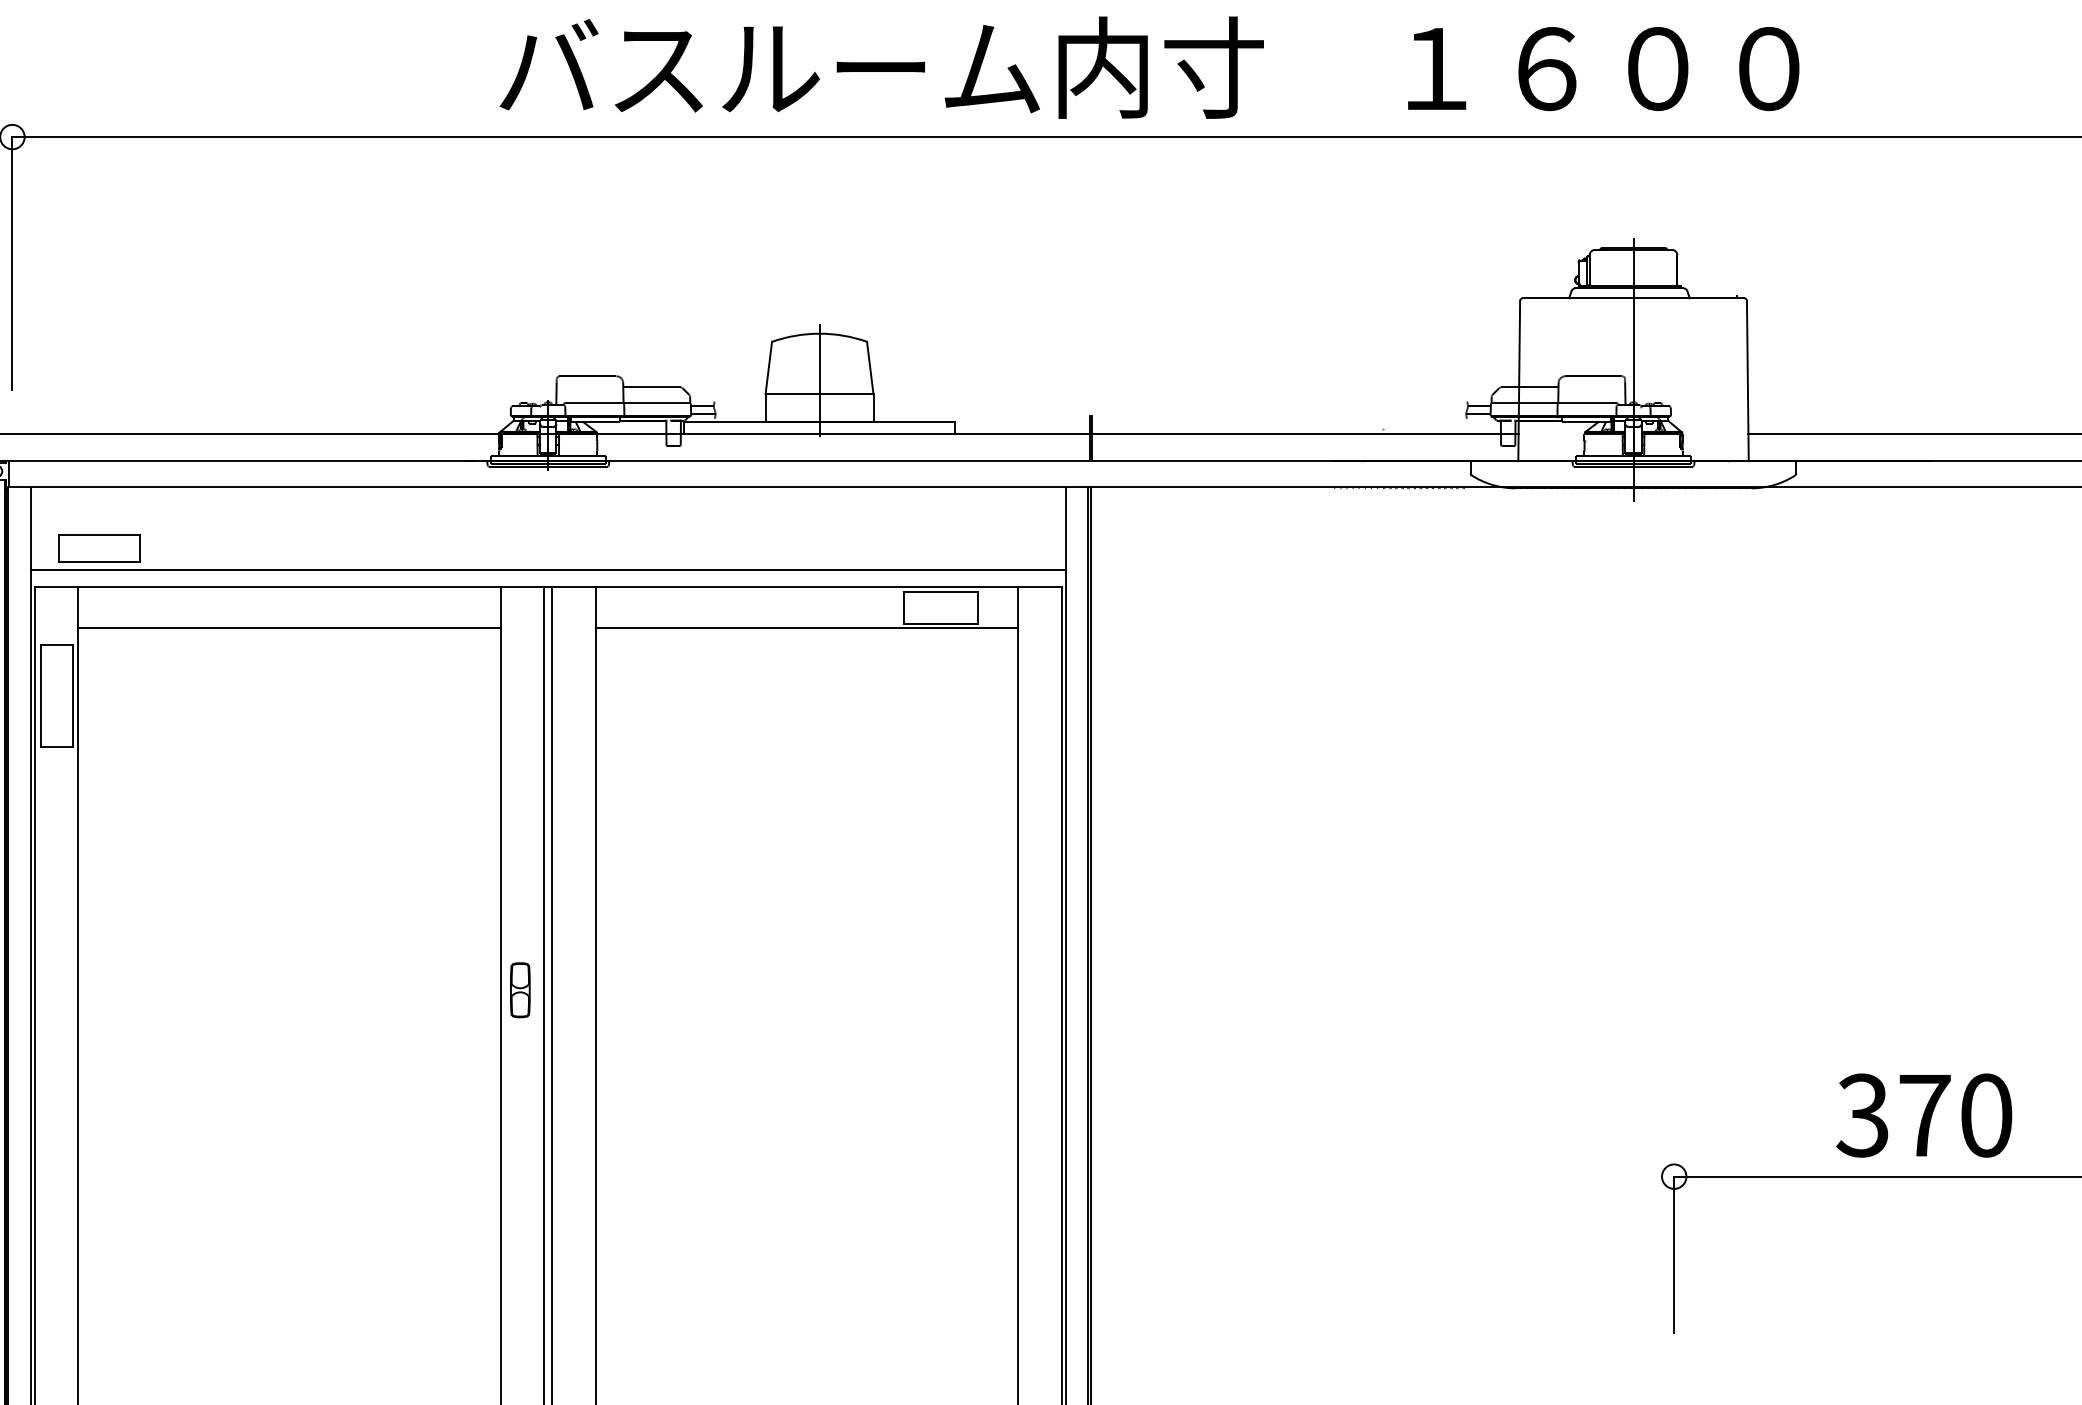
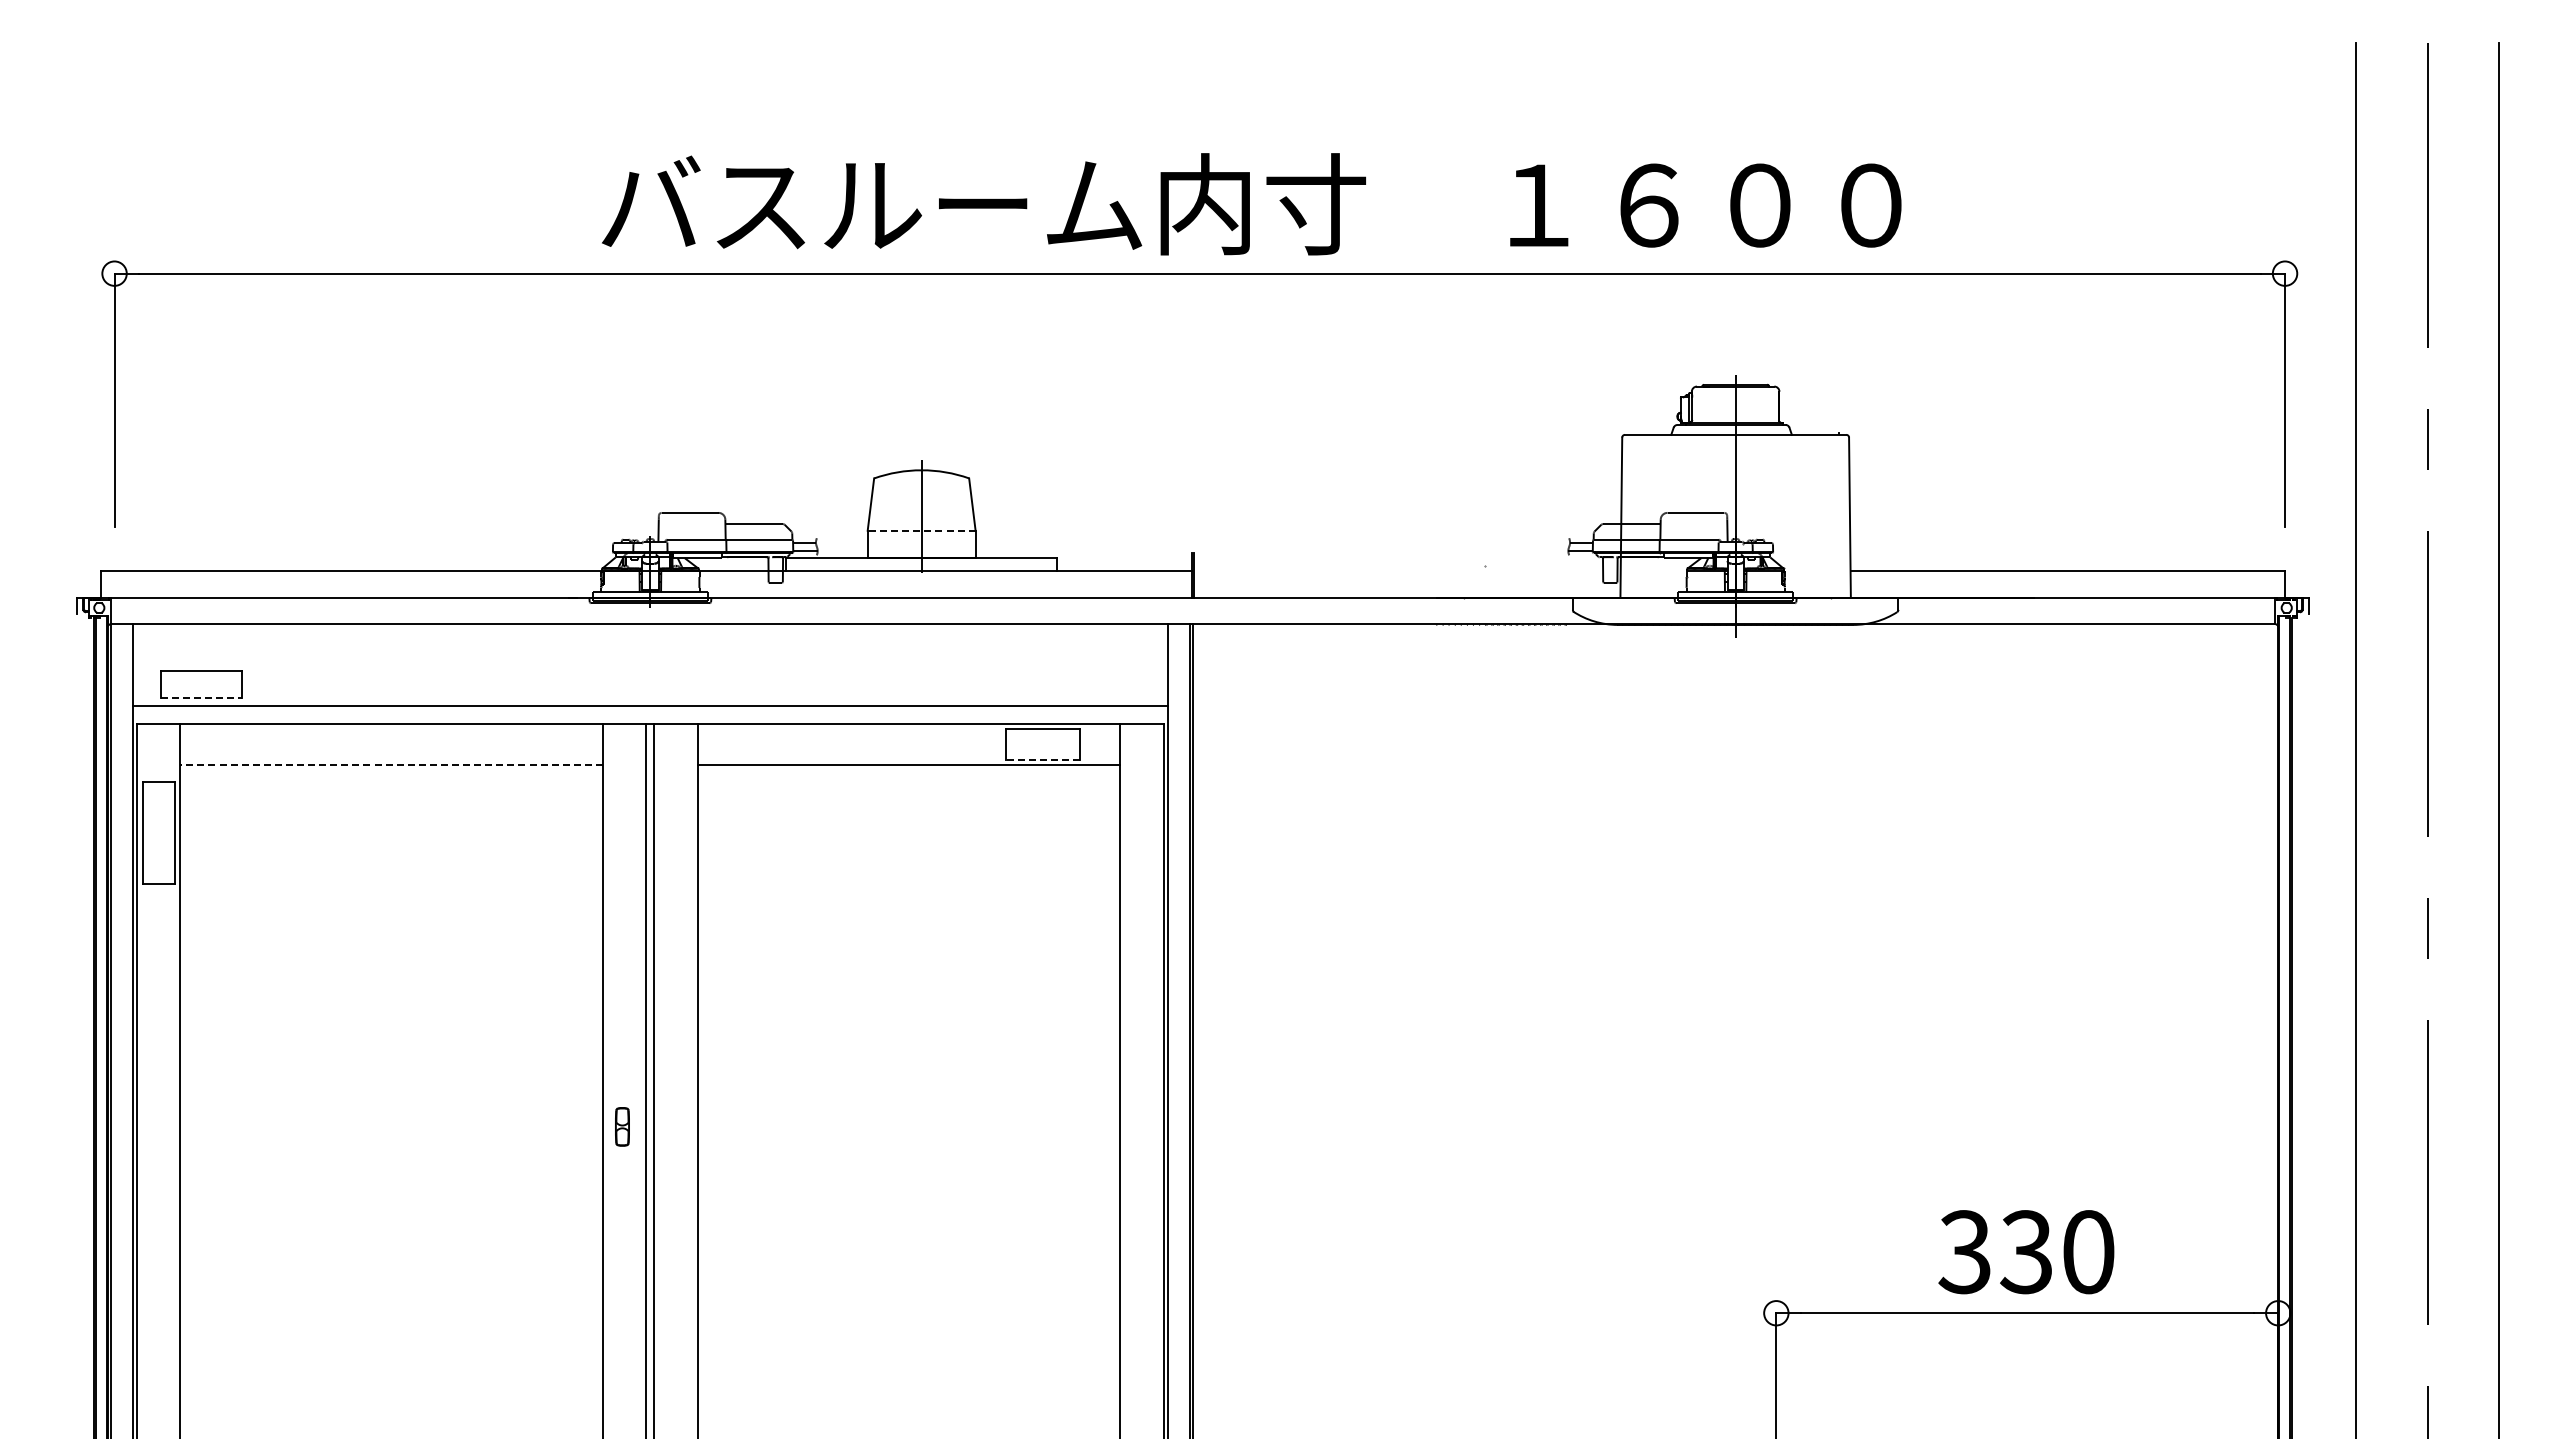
line: (819, 393) -> (921, 530), solid -> dashed
line: (1305, 433) -> (1407, 570), removed
line: (99, 561) -> (201, 698), solid -> dashed
line: (940, 623) -> (1042, 760), solid -> dashed
line: (289, 627) -> (391, 764), solid -> dashed
part: (520, 989) -> (622, 1126), size x0.7
text: (1924, 1115) -> (2026, 1252), 370 -> 330

